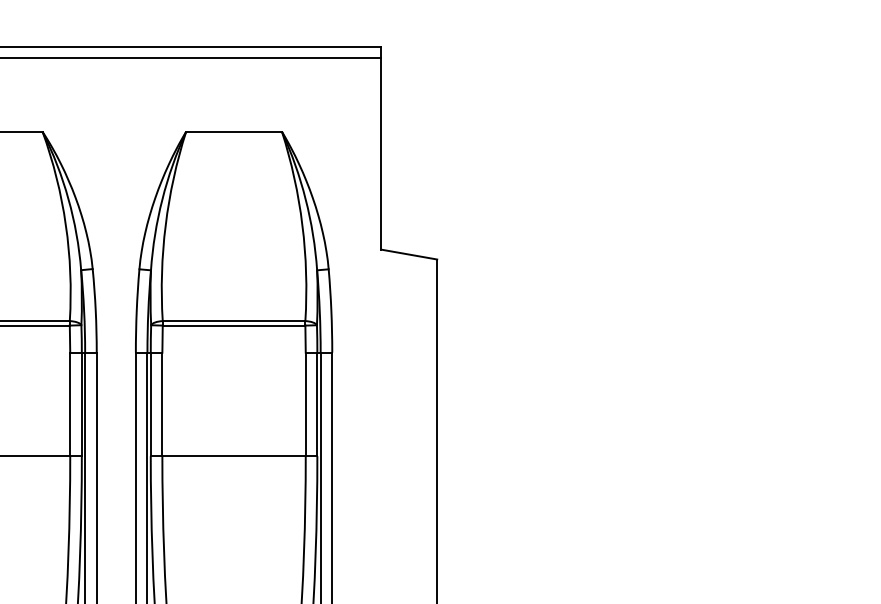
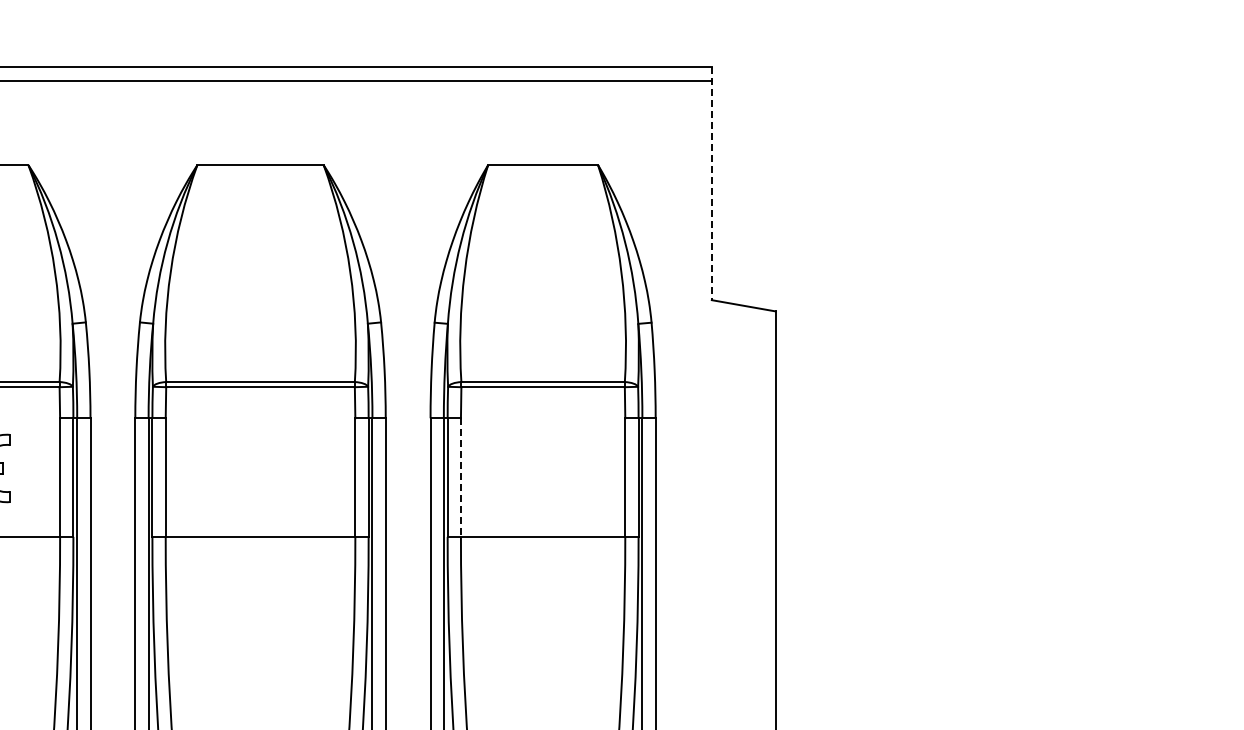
line: (380, 148) -> (711, 184), solid -> dashed
line: (161, 405) -> (460, 478), solid -> dashed

